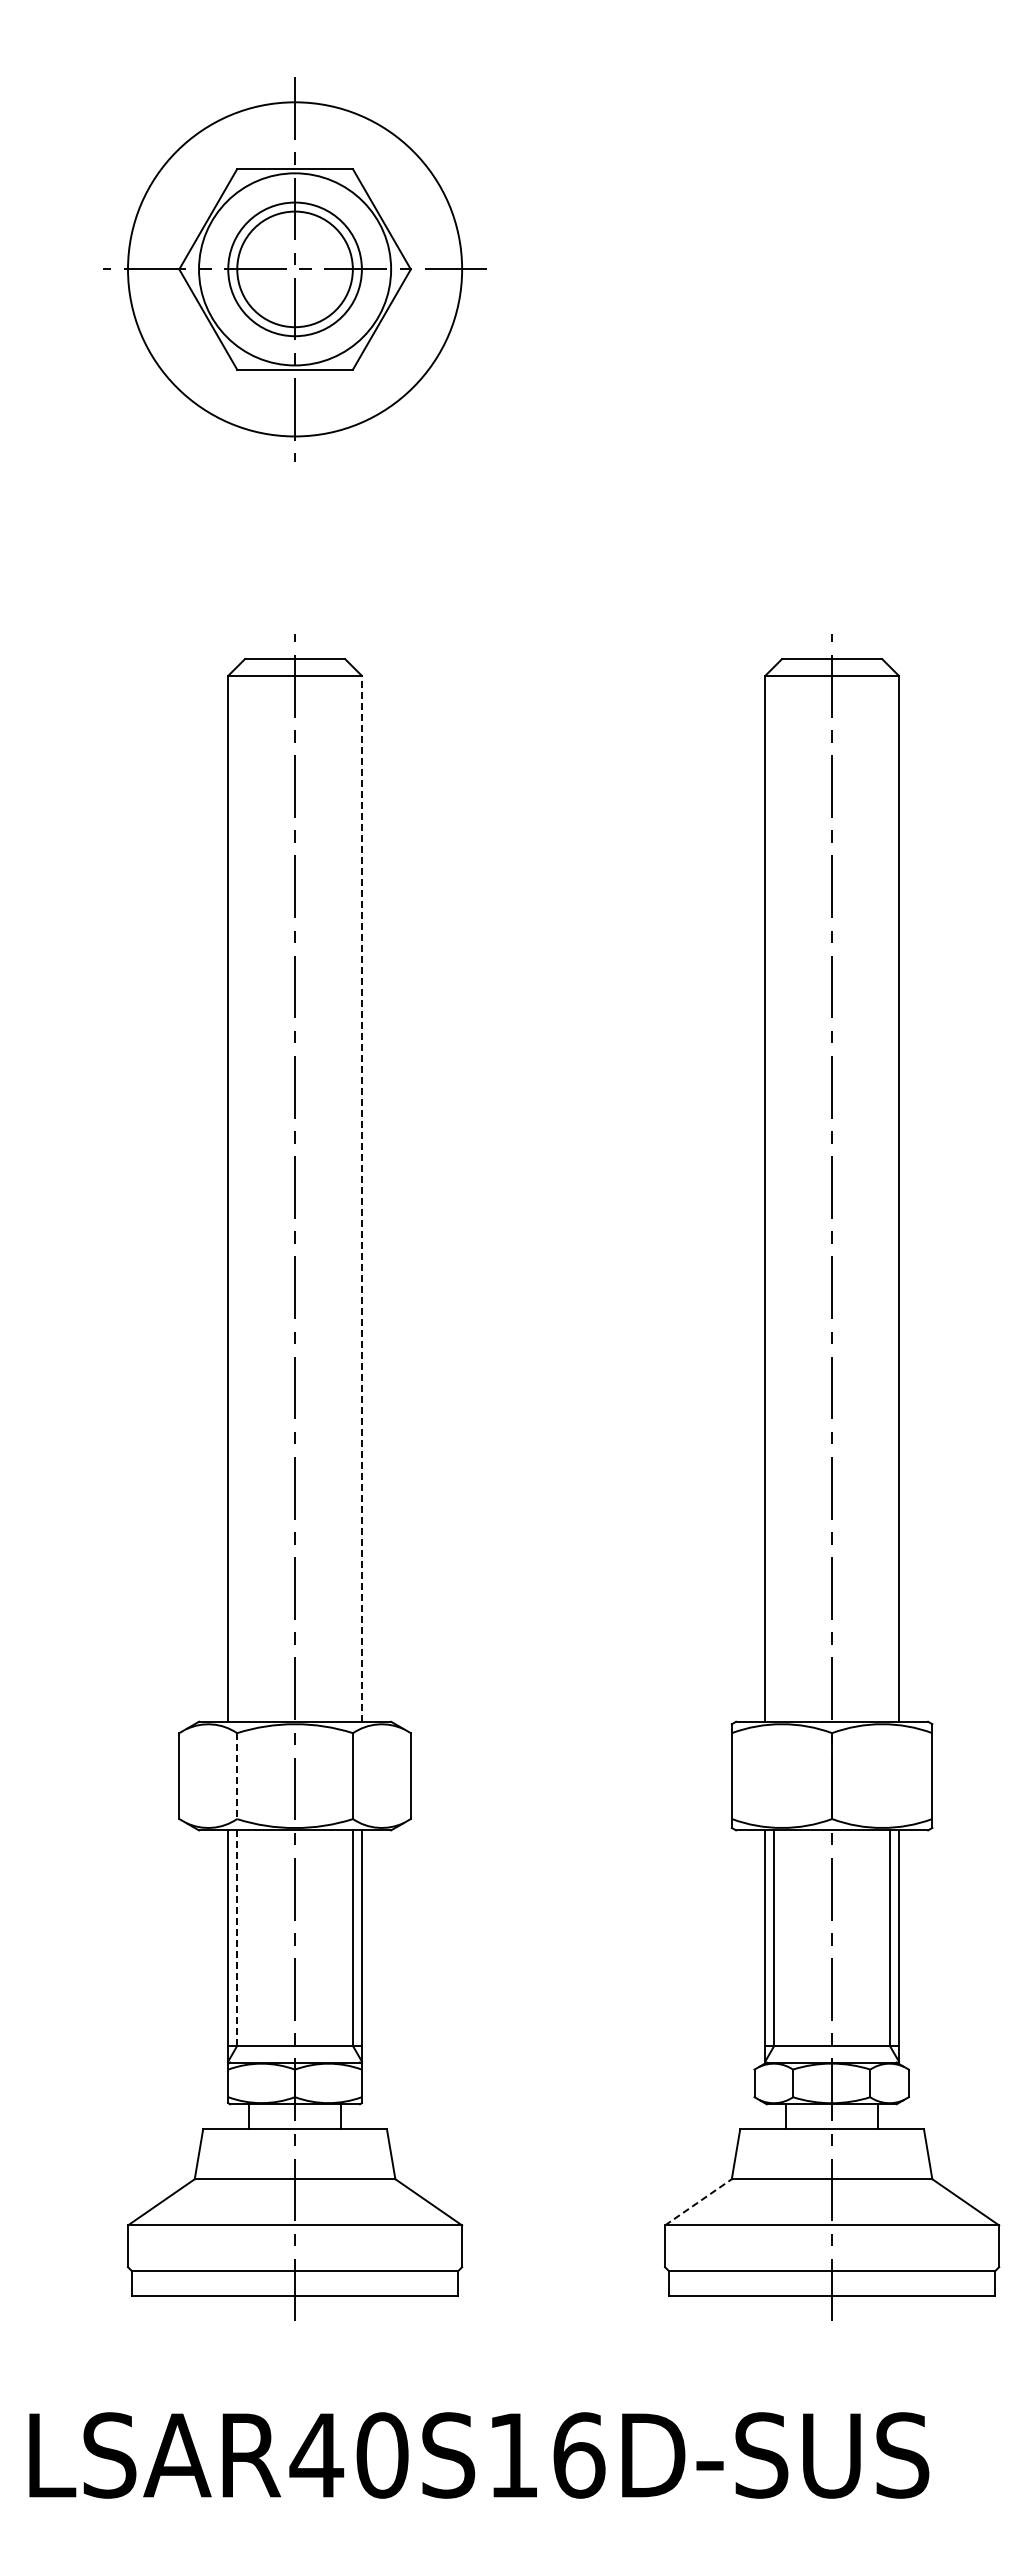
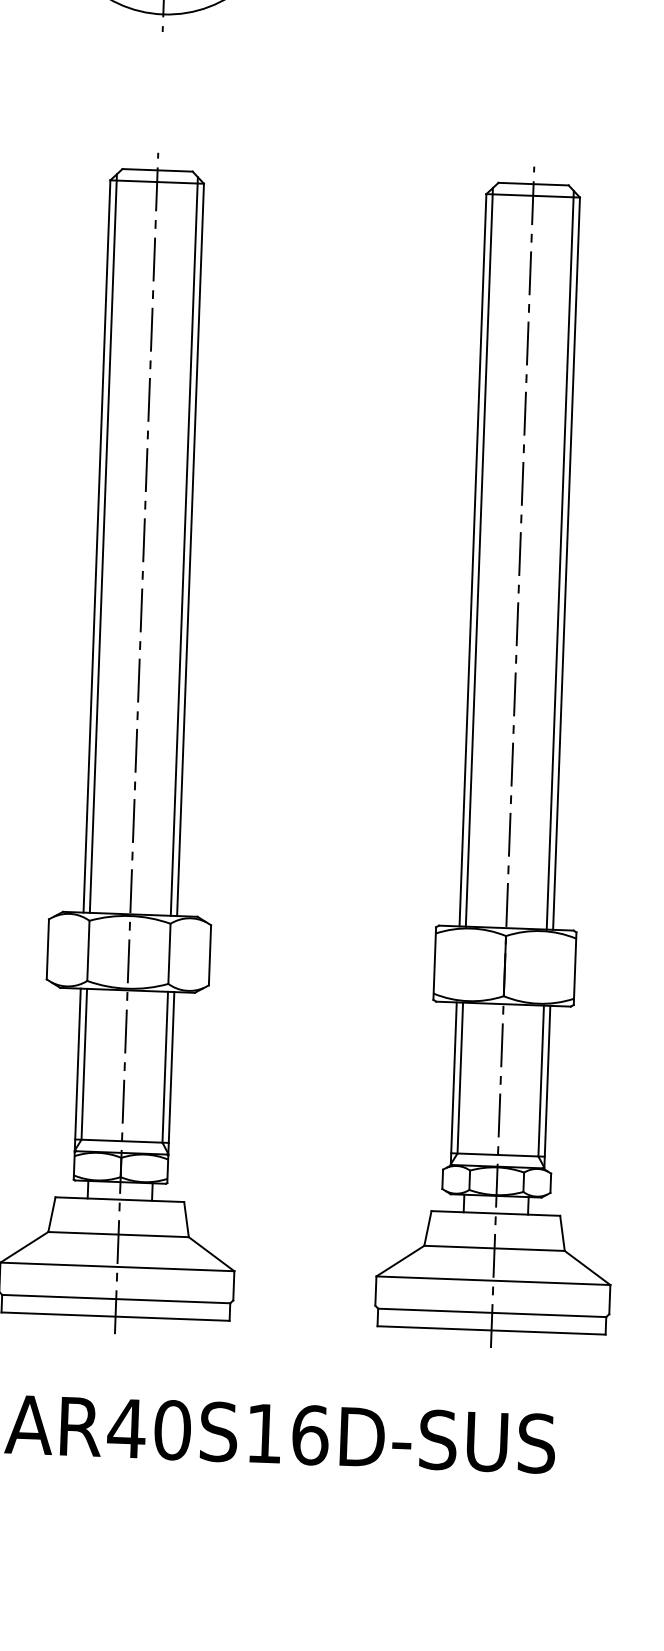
line: (237, 1193) -> (103, 542), added
line: (352, 1193) -> (184, 545), added
line: (774, 1193) -> (479, 556), added
line: (889, 1193) -> (560, 559), added
line: (361, 1198) -> (190, 549), dashed -> solid
line: (237, 1776) -> (88, 951), dashed -> solid
line: (237, 1938) -> (84, 1064), dashed -> solid
line: (698, 2202) -> (400, 1261), dashed -> solid

